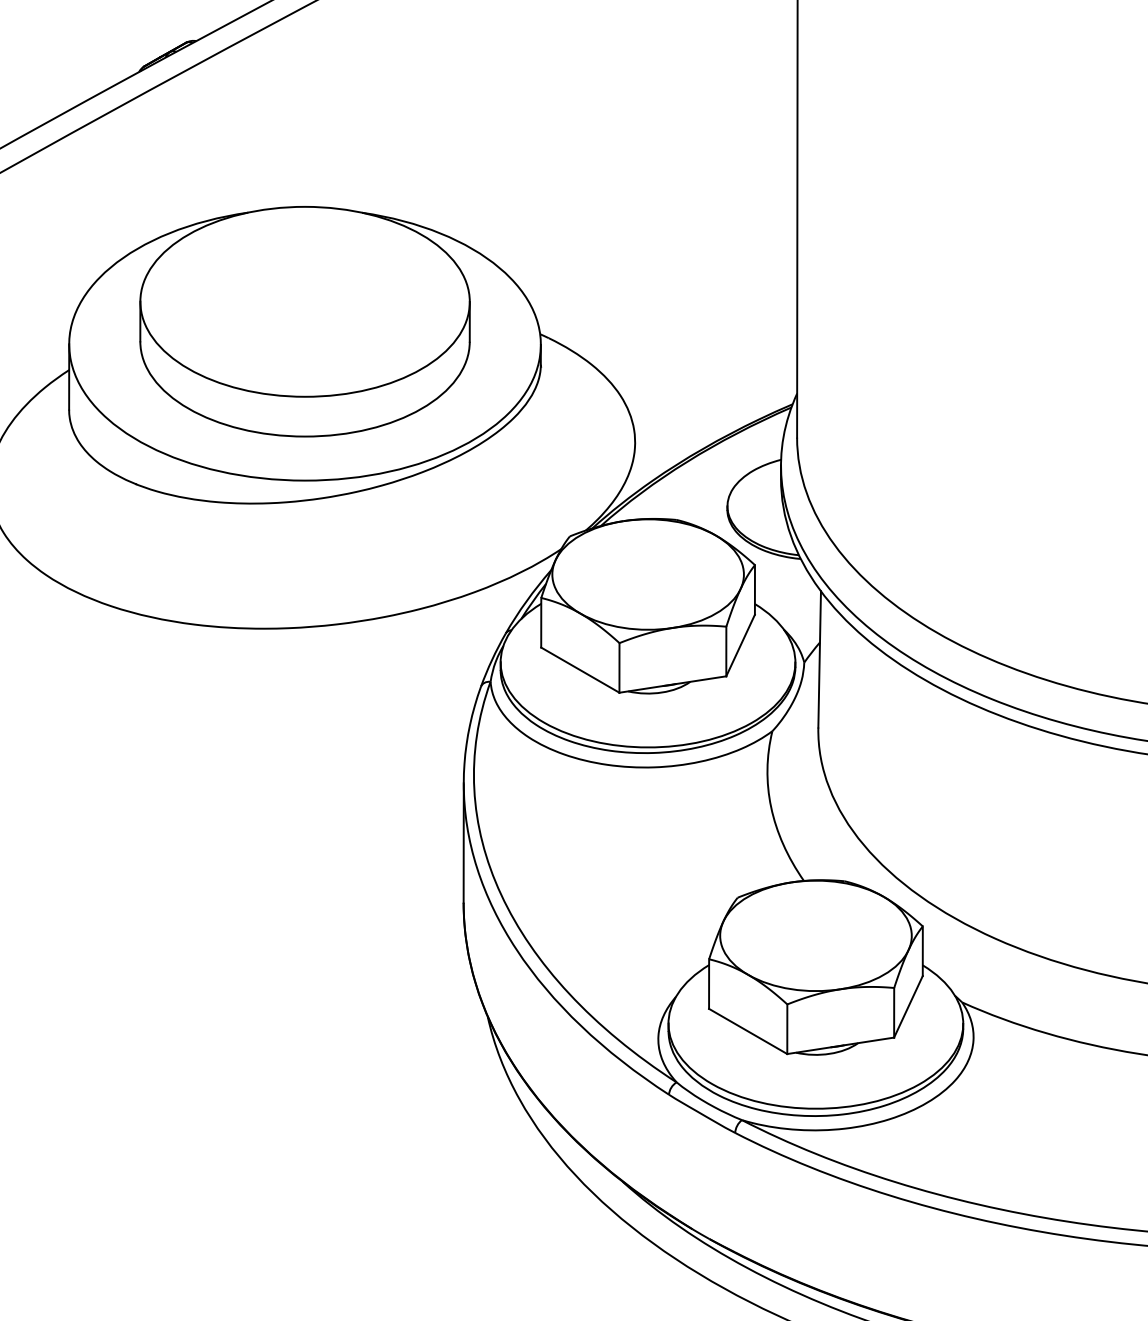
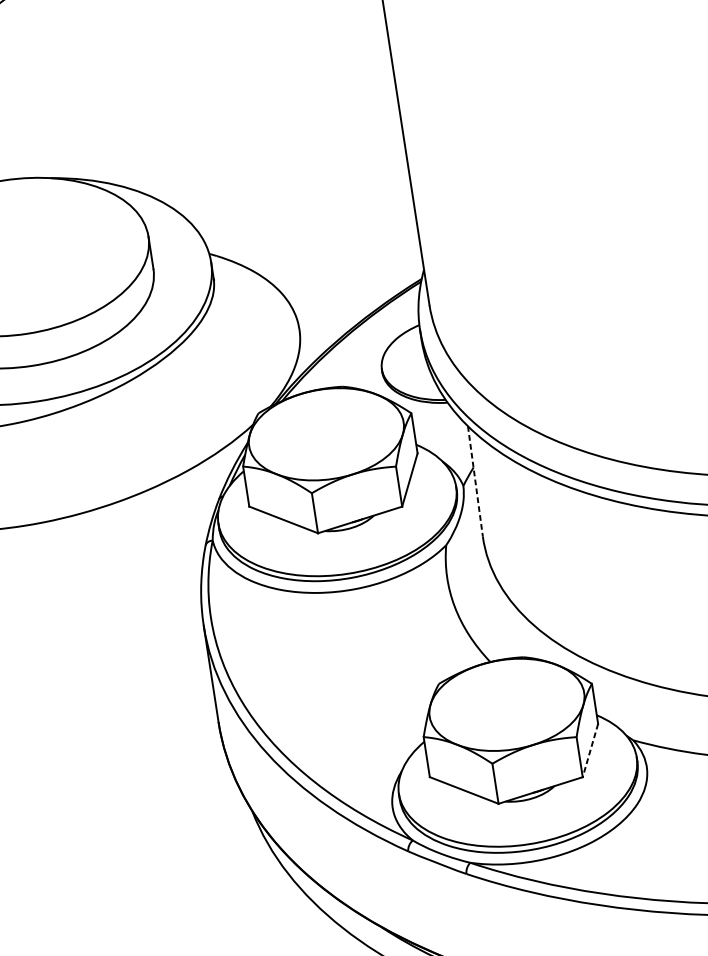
line: (819, 659) -> (475, 481), solid -> dashed
line: (908, 1006) -> (590, 750), solid -> dashed

